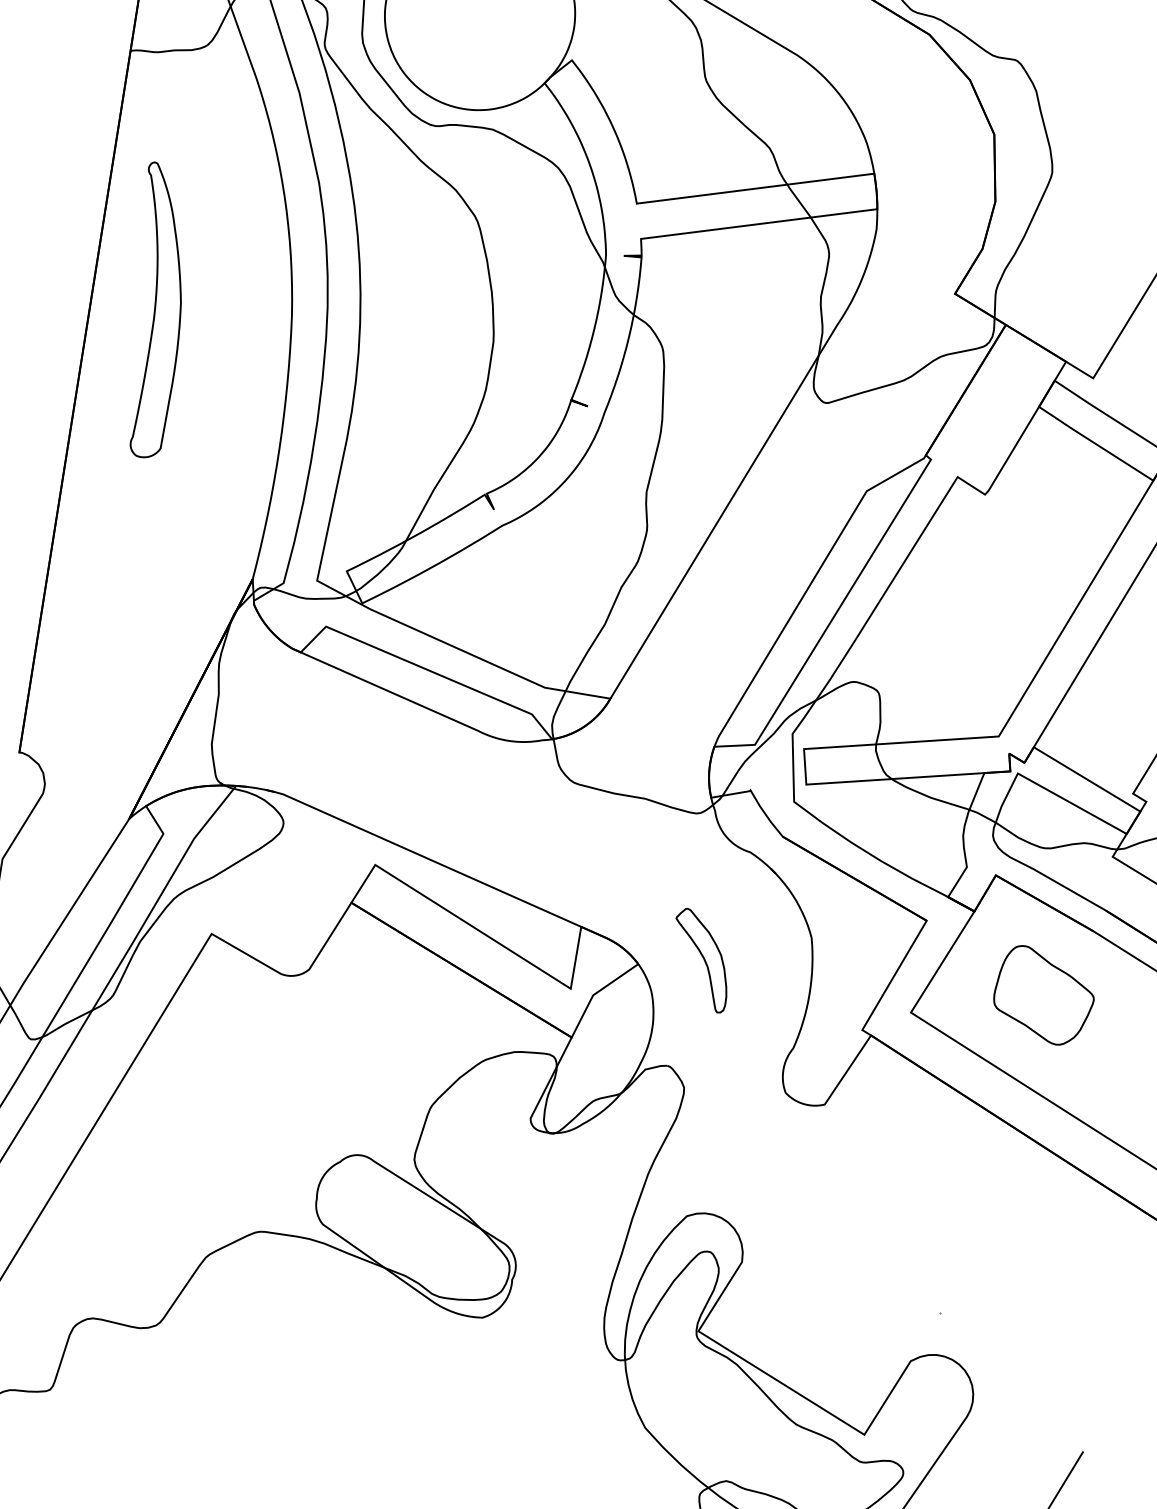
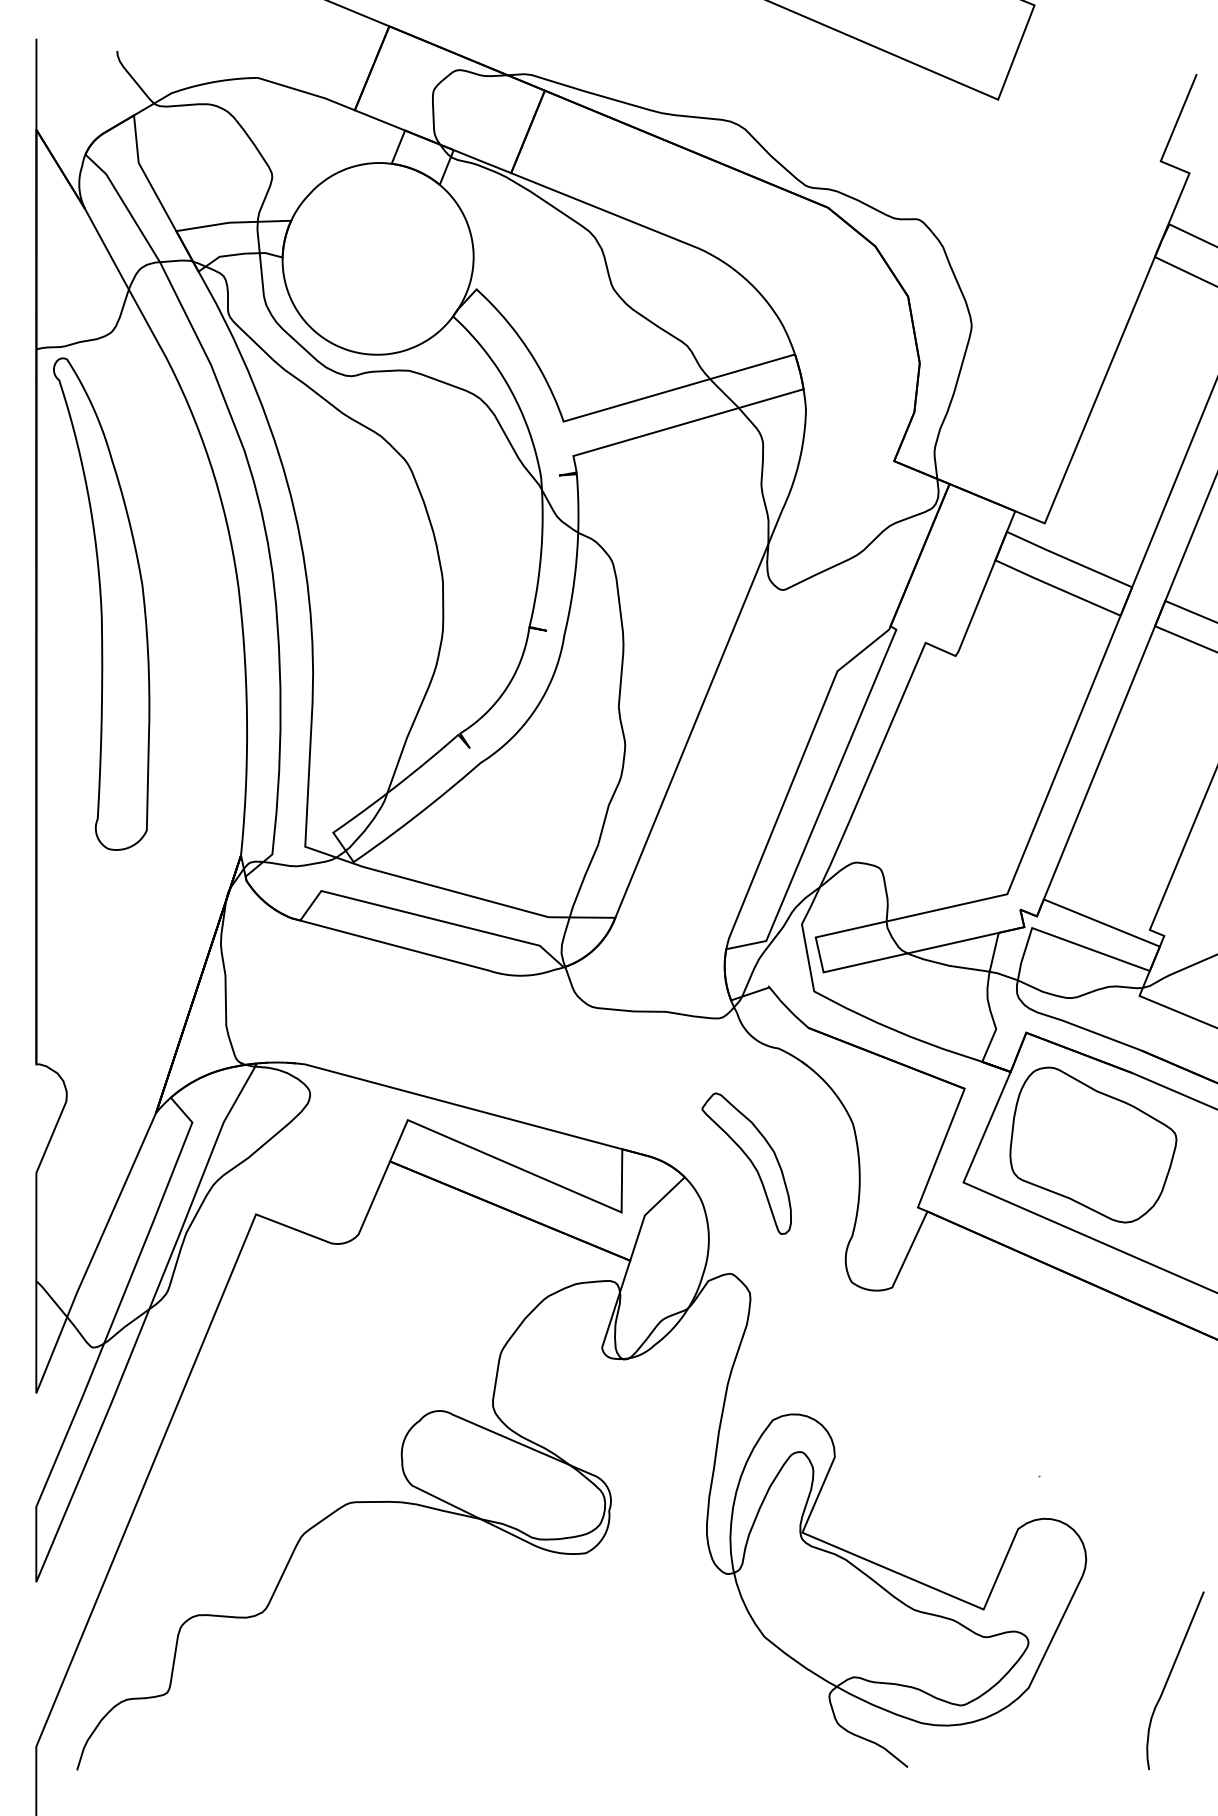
part: (154, 310) -> (101, 603), size x1.67
part: (700, 960) -> (746, 1163), size x1.43
part: (1044, 995) -> (1093, 1144), size x1.67

